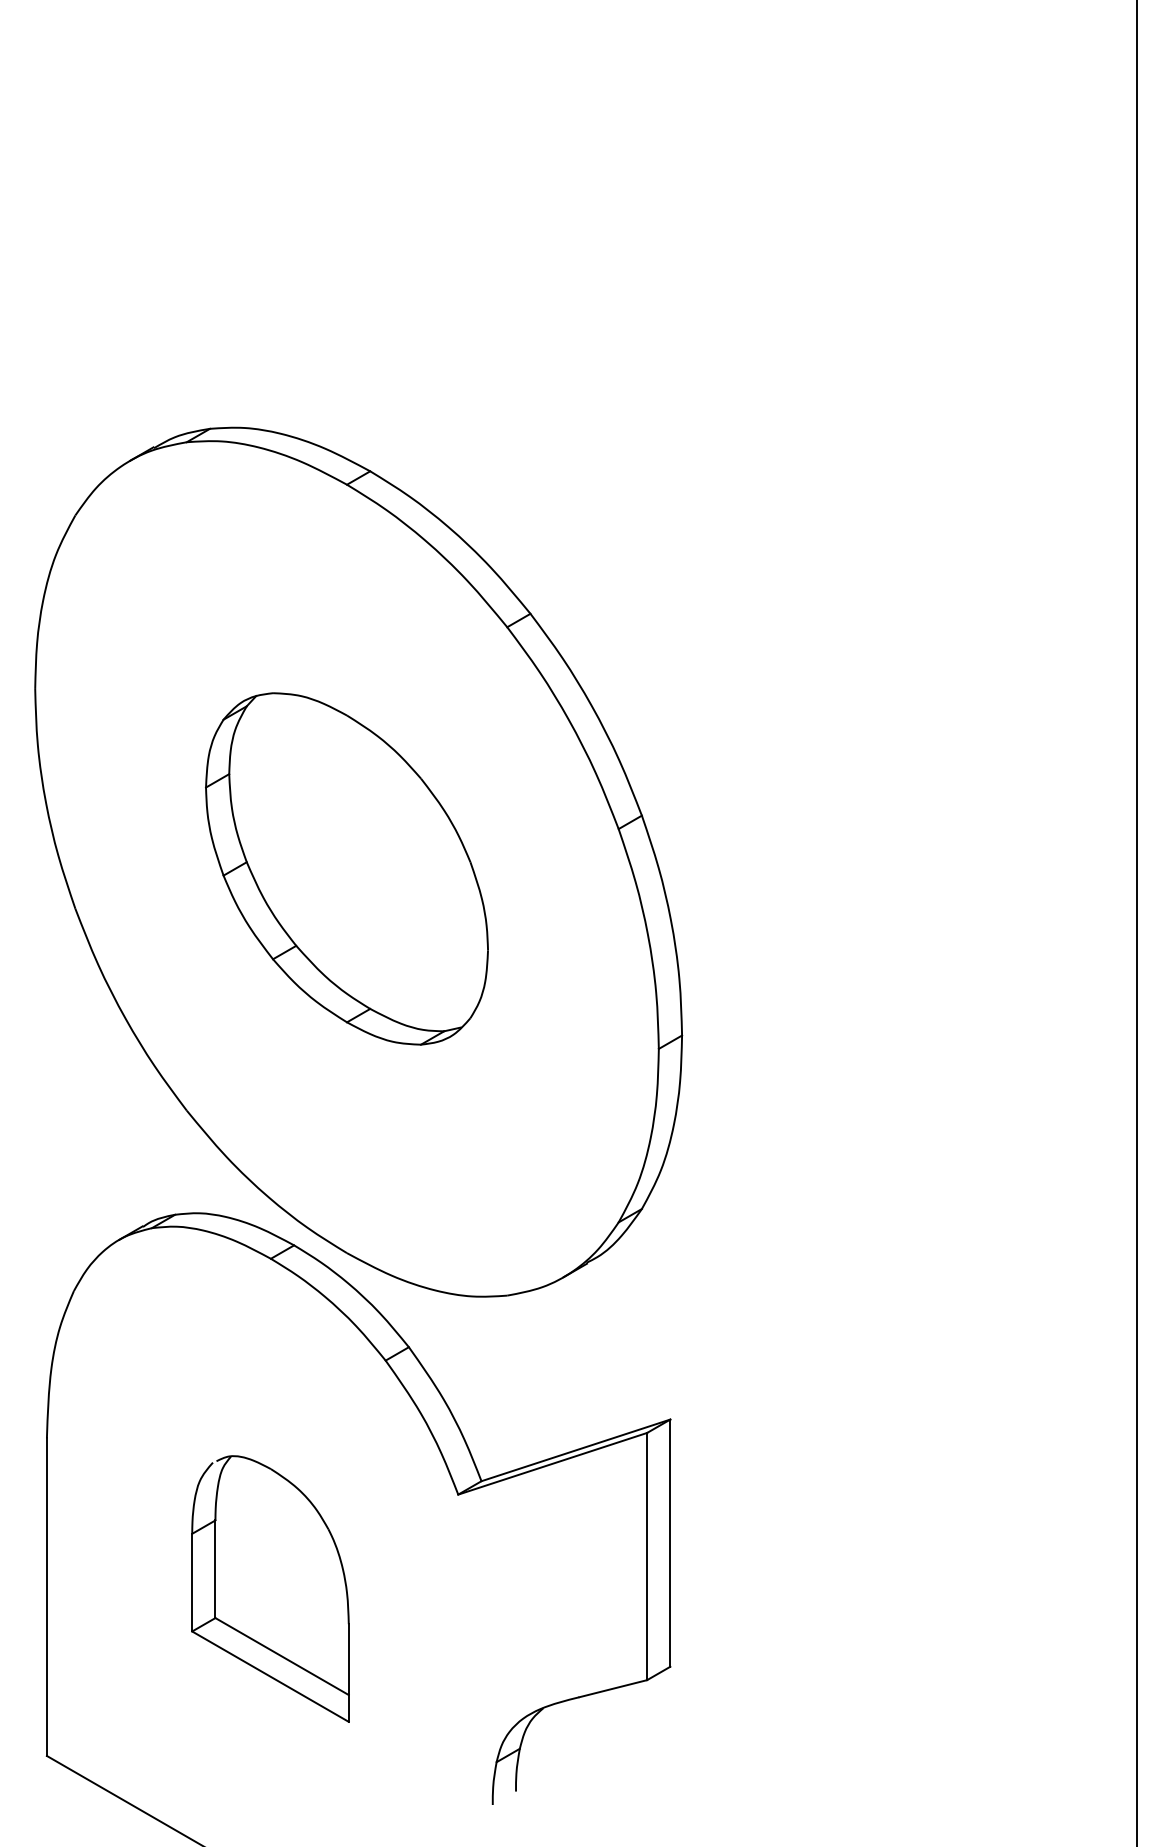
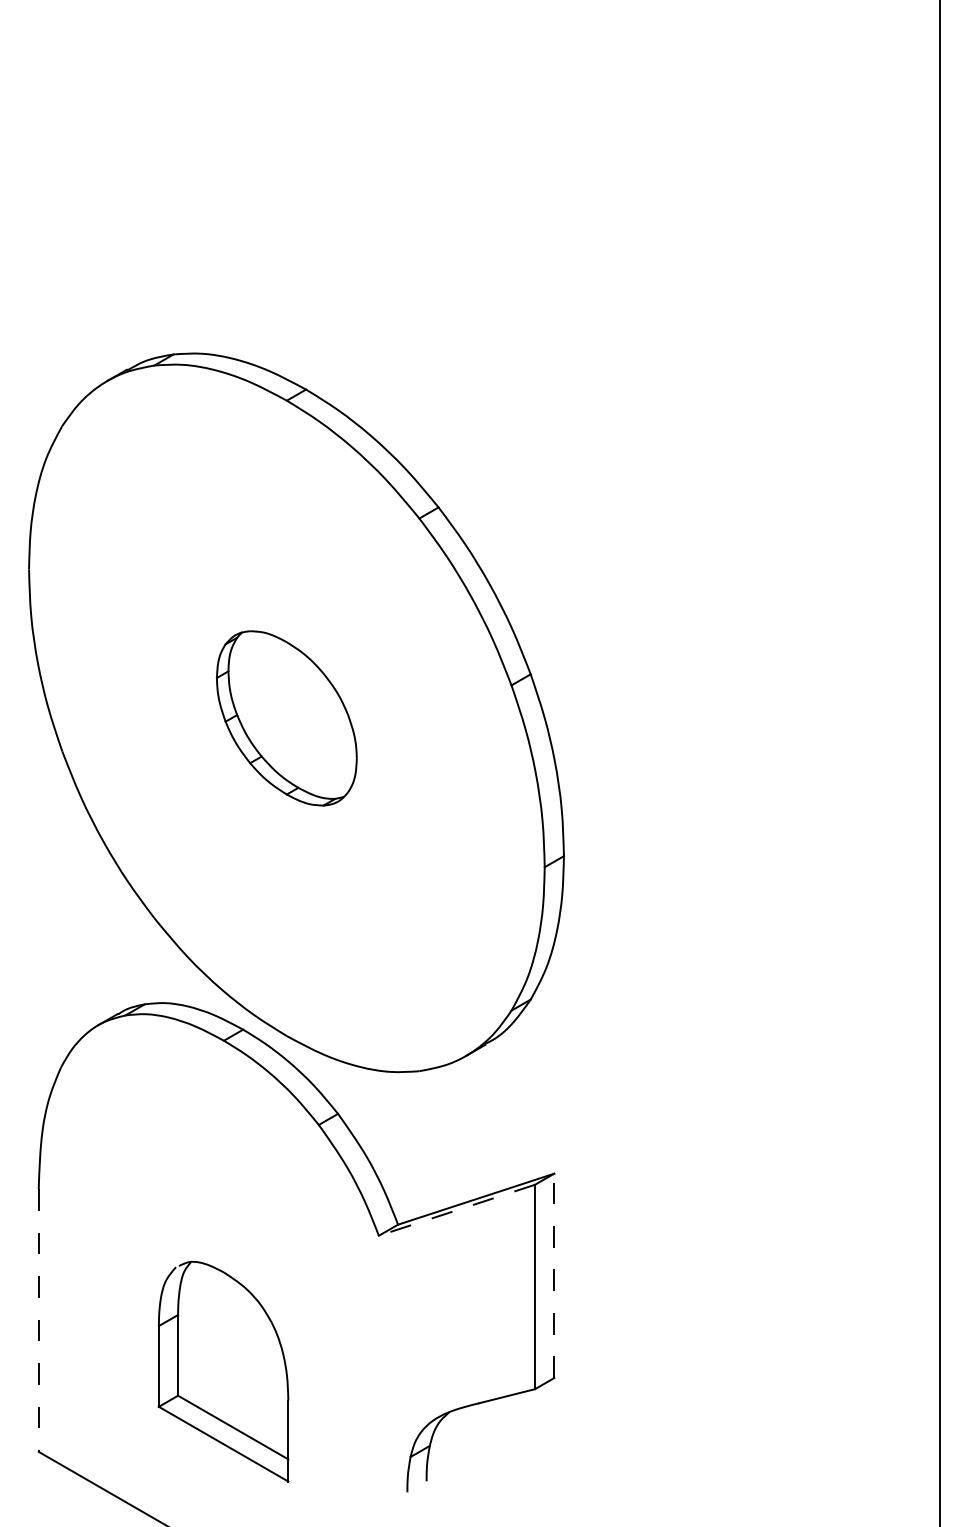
part: (346, 868) -> (286, 718), size x0.6
line: (552, 1463) -> (456, 1210), solid -> dashed
line: (670, 1543) -> (554, 1276), solid -> dashed
part: (270, 1588) -> (223, 1371), moved
line: (46, 1597) -> (38, 1320), solid -> dashed

